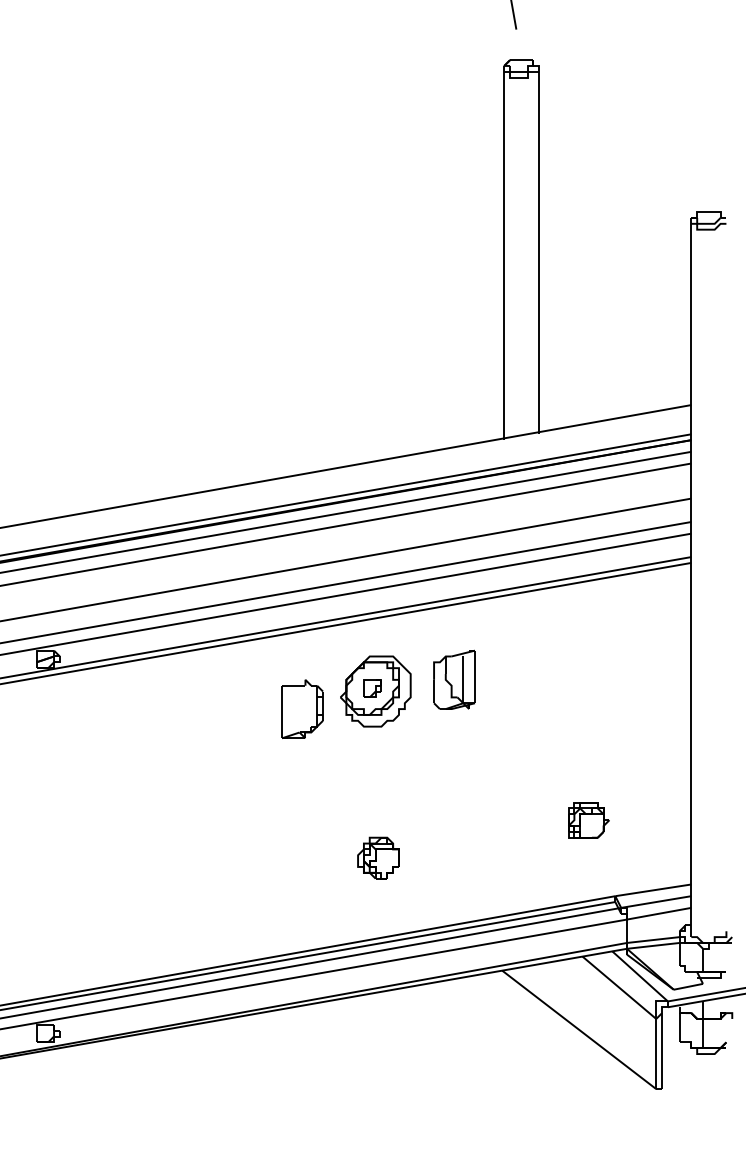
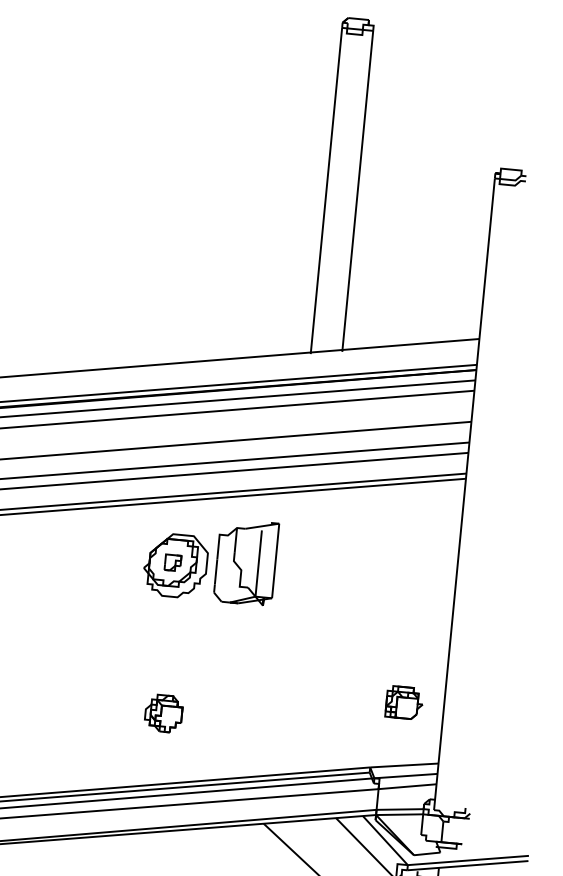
part: (454, 679) -> (246, 561), size x1.6
part: (302, 708) -> (109, 574), removed
part: (588, 820) -> (404, 703), moved

